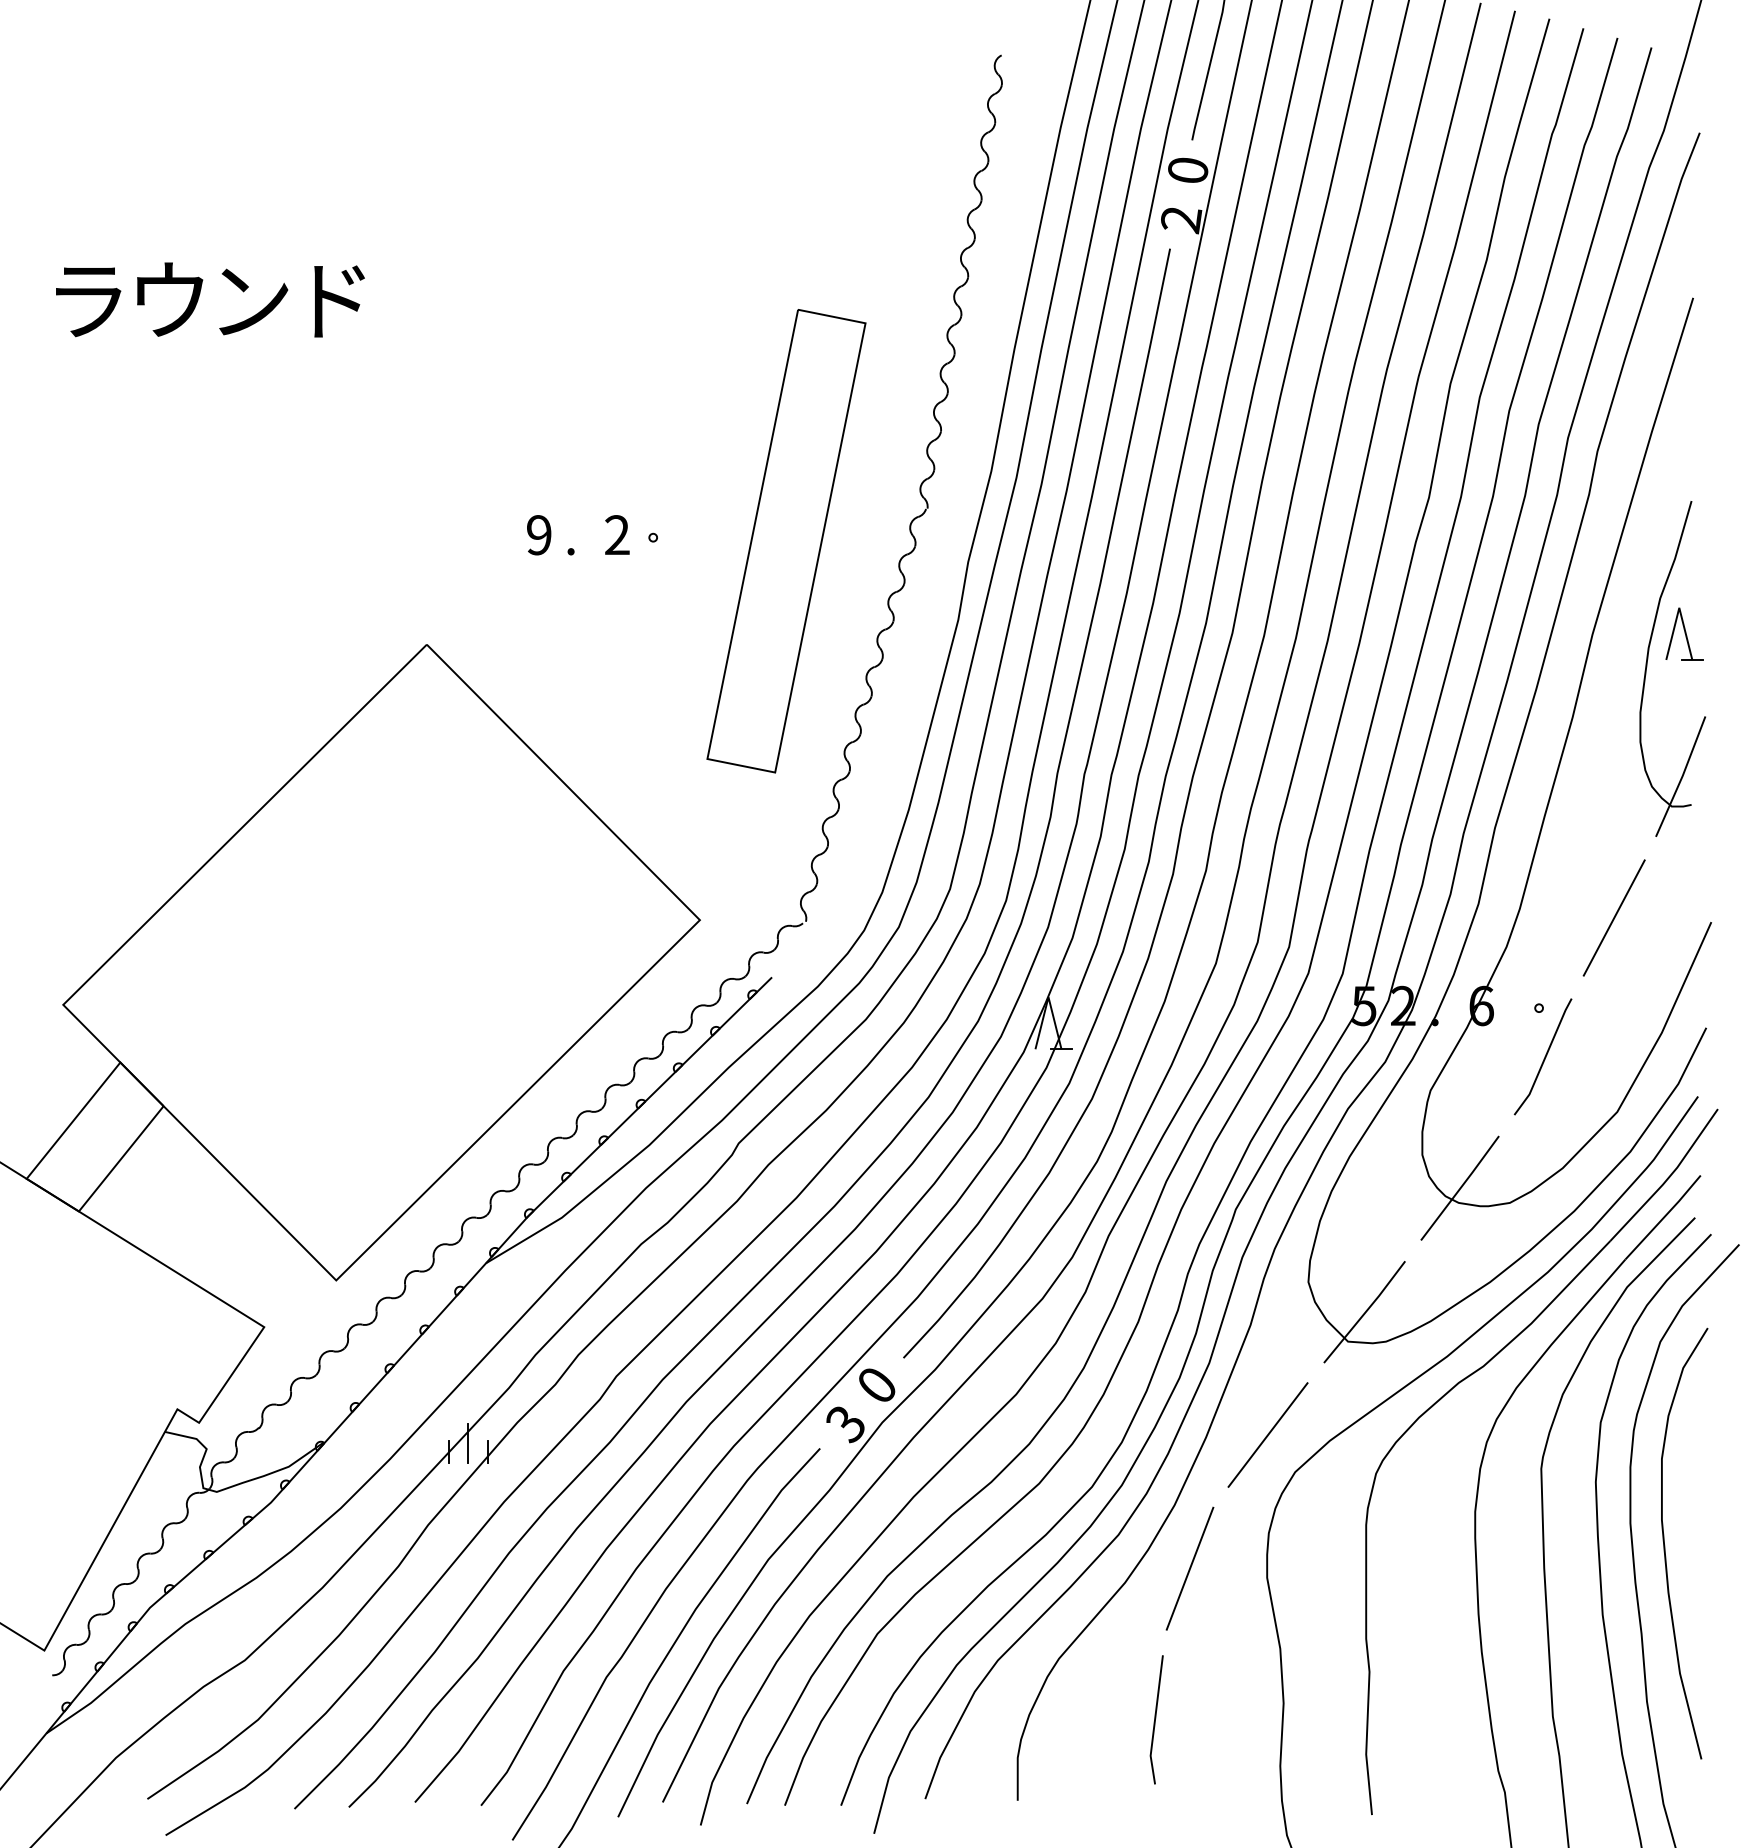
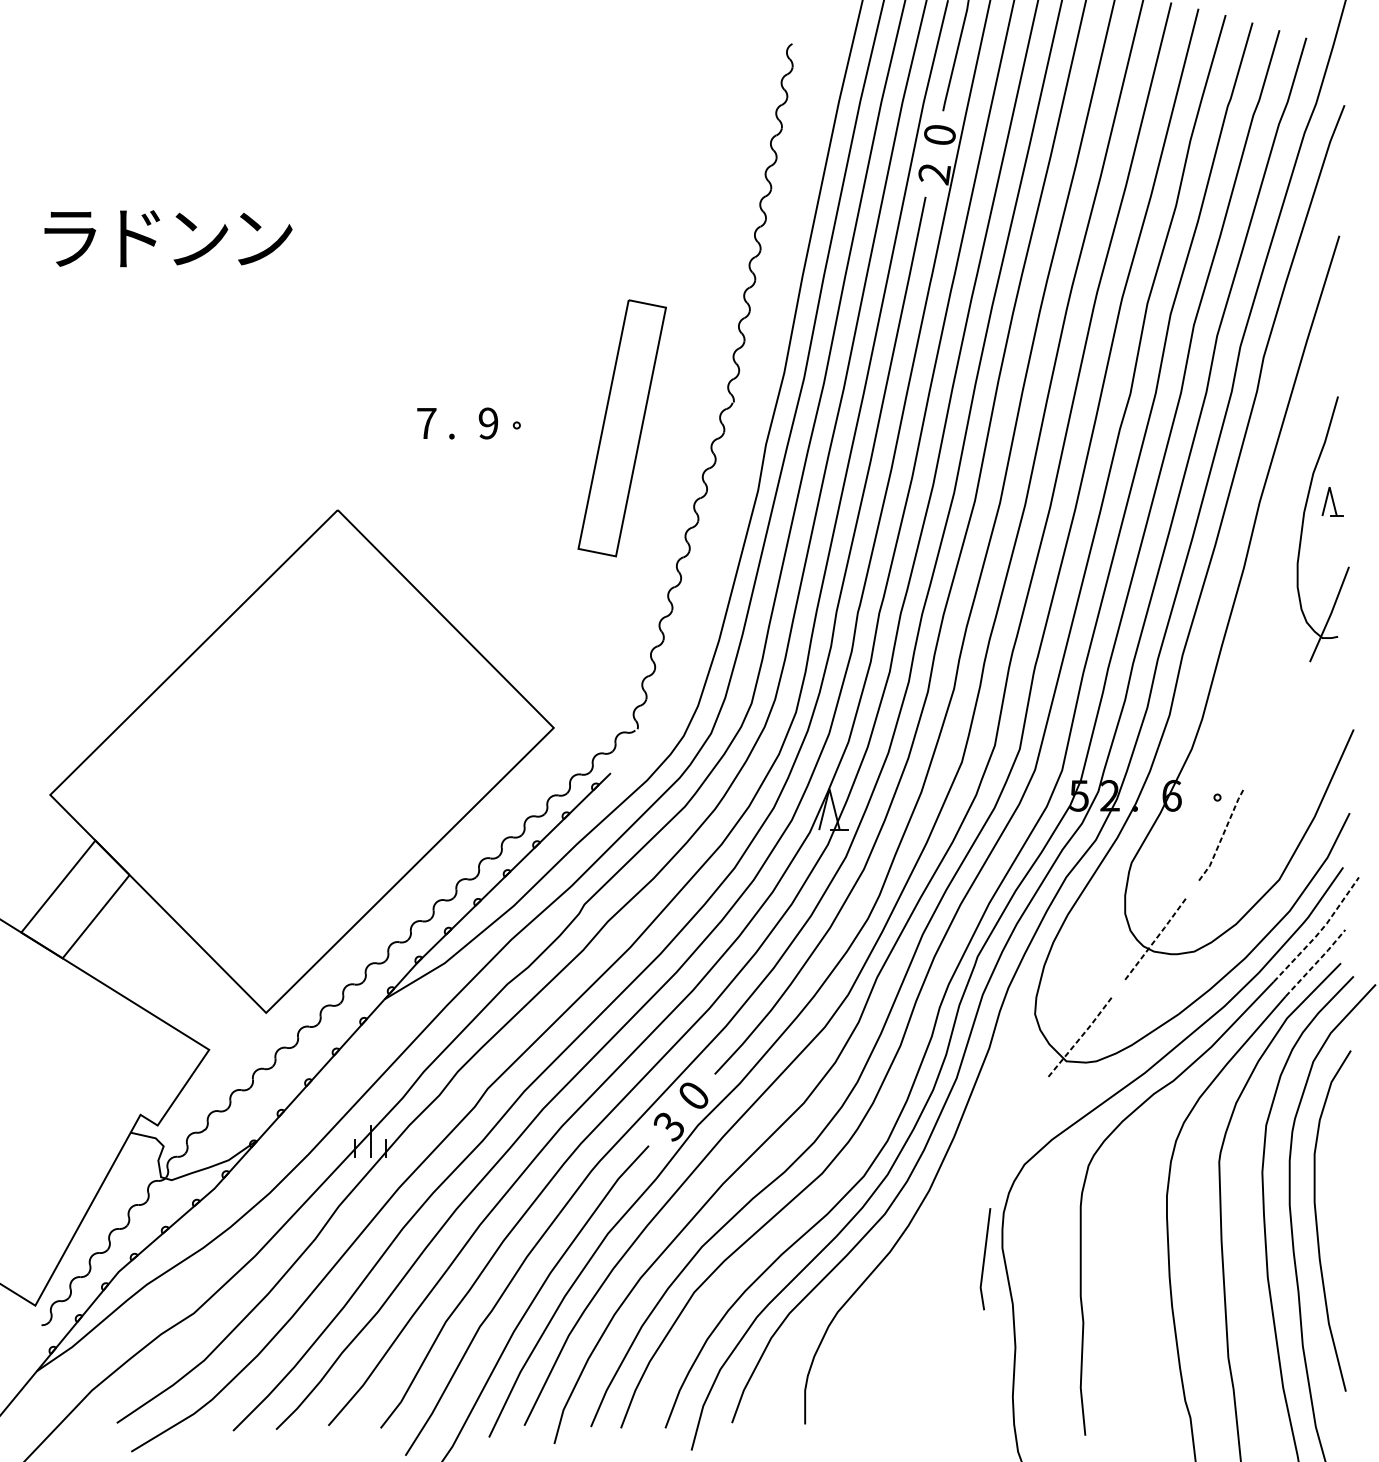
text: (170, 299) -> (135, 237), ウ -> ド
text: (334, 301) -> (264, 238), ド -> ン
text: (539, 535) -> (426, 423), 9 -> 7
text: (617, 535) -> (488, 423), 2 -> 9
part: (786, 541) -> (622, 428), size x0.7
part: (1684, 633) -> (1332, 501), size x0.7
line: (1613, 917) -> (1276, 725), removed
line: (1545, 1057) -> (1222, 836), solid -> dashed
line: (1668, 1178) -> (1319, 932), solid -> dashed
line: (1460, 1188) -> (1155, 940), solid -> dashed
line: (1664, 1217) -> (1316, 963), solid -> dashed
line: (1365, 1312) -> (1080, 1038), solid -> dashed
line: (1267, 1434) -> (1002, 1134), removed
line: (1189, 1568) -> (941, 1240), removed
line: (1156, 1718) -> (985, 1258), moved

